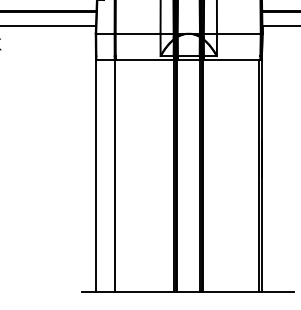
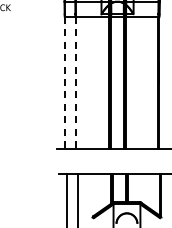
line: (95, 175) -> (64, 82), solid -> dashed
line: (114, 175) -> (75, 82), solid -> dashed

